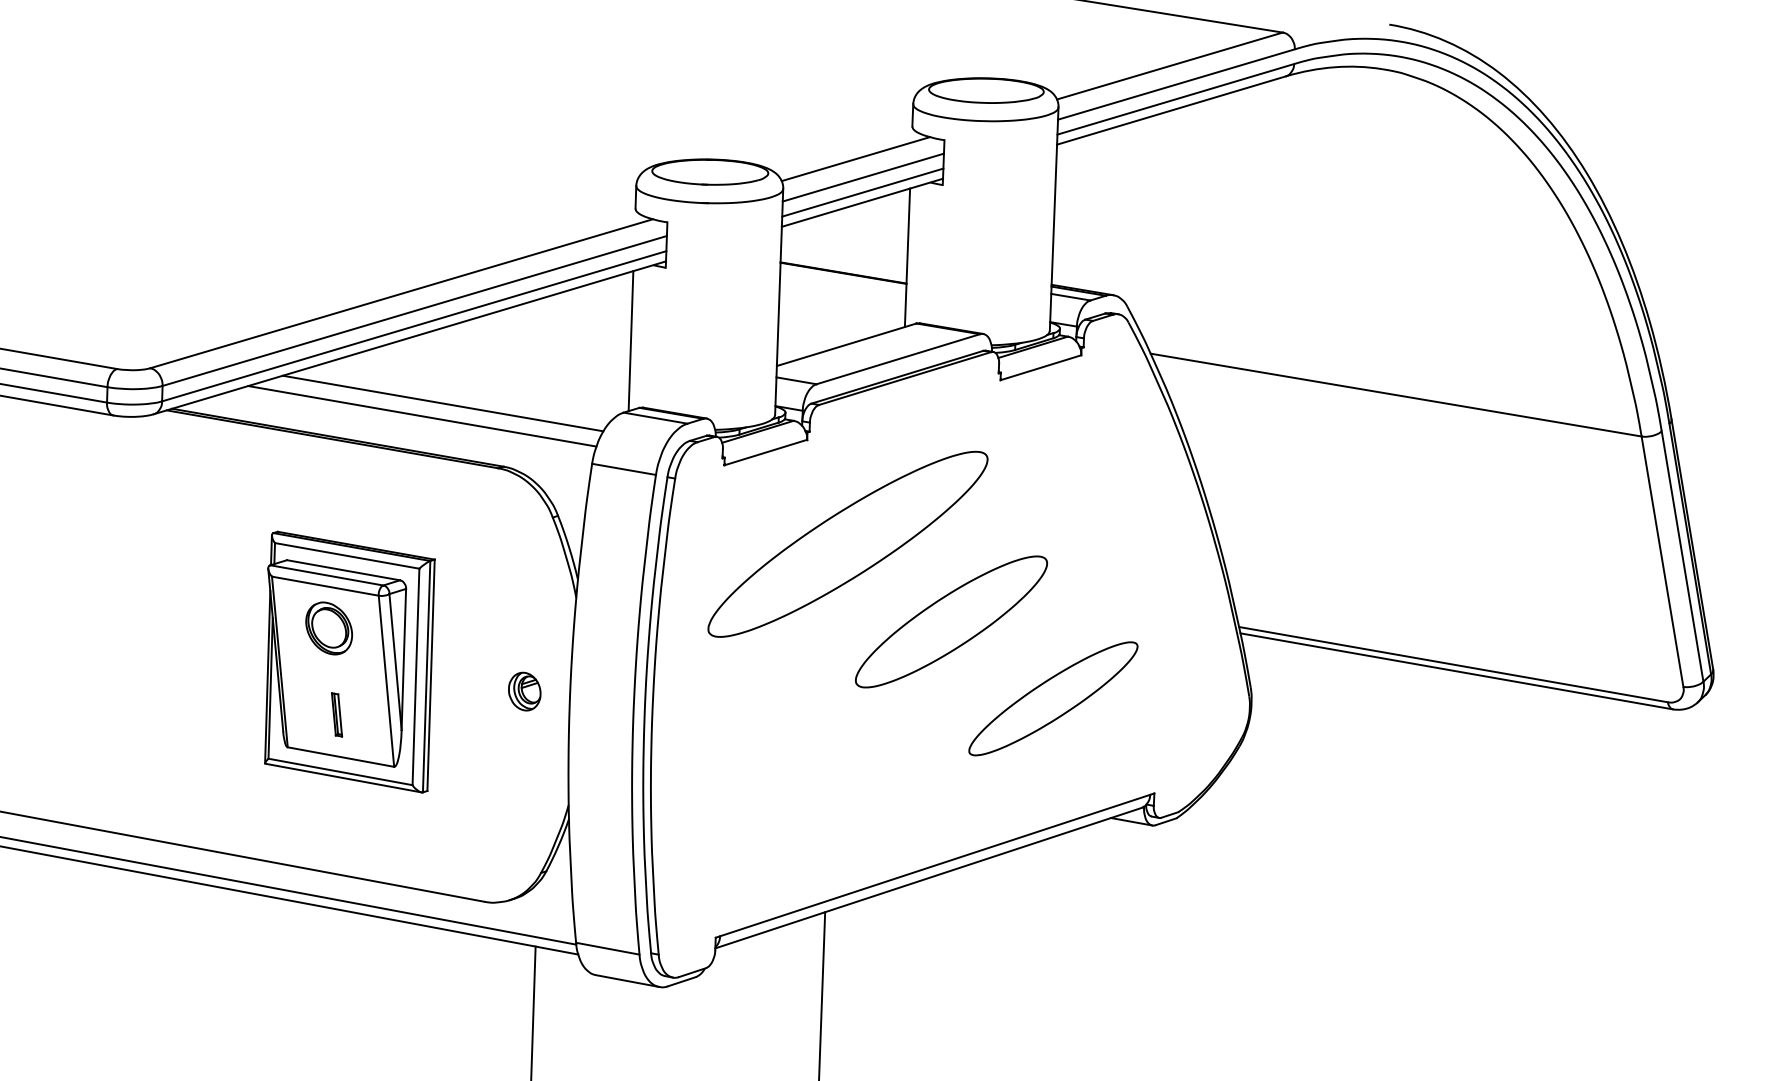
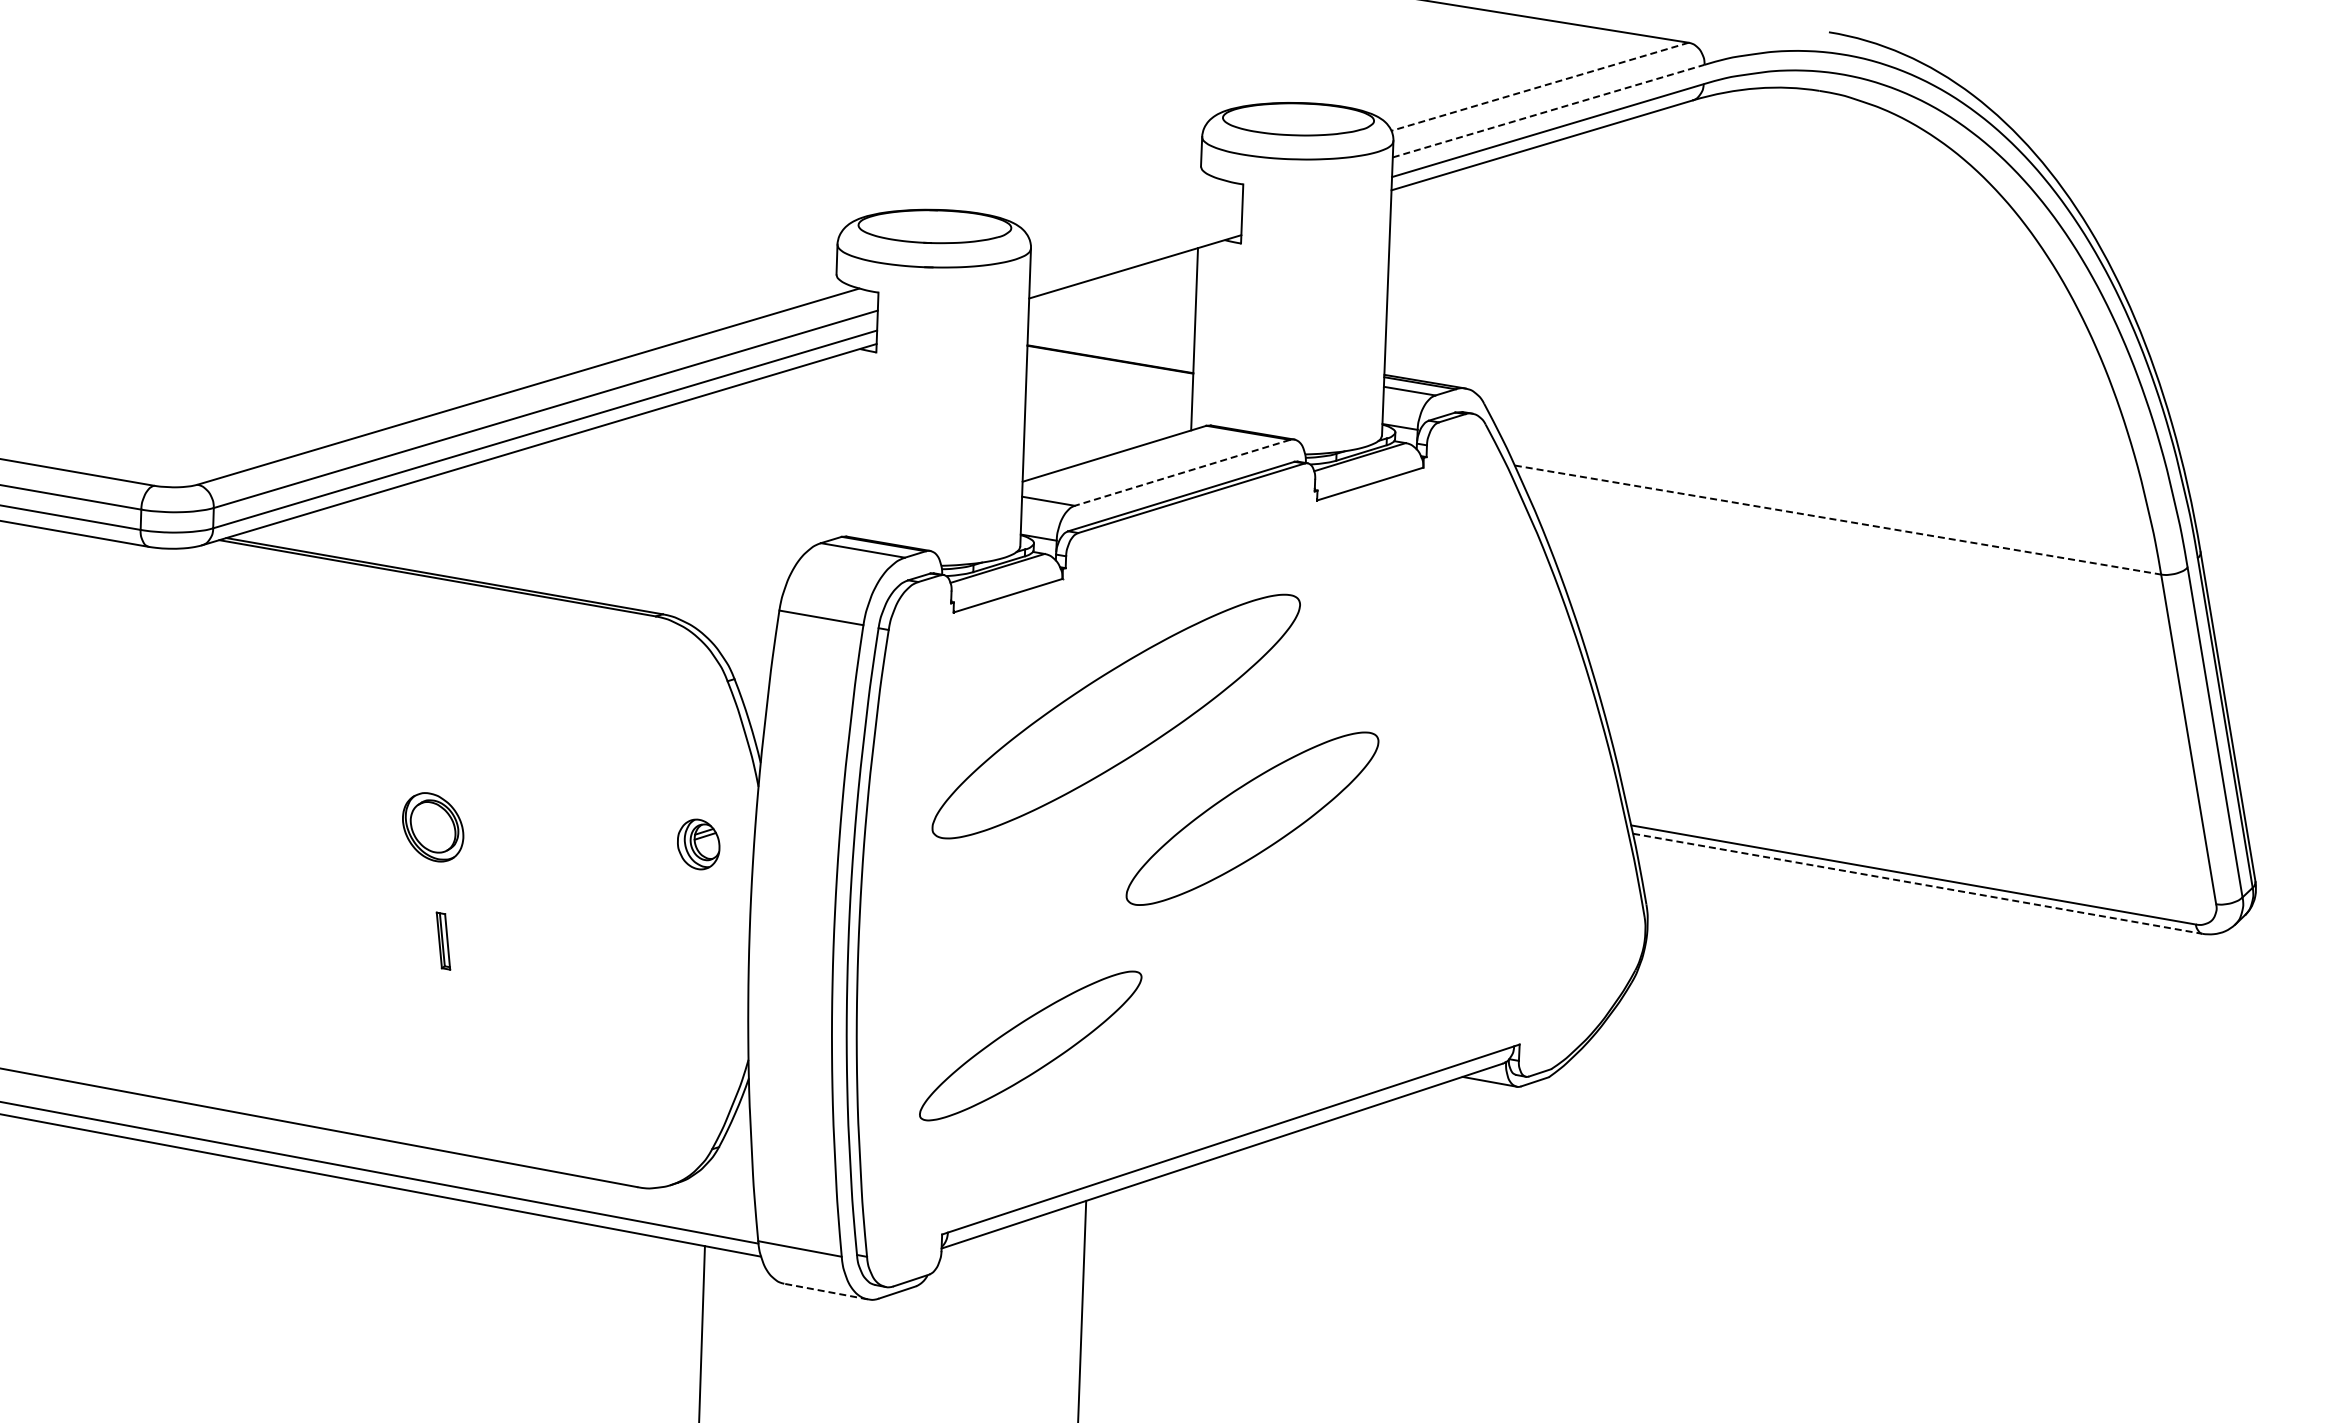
line: (1170, 65) -> (1540, 86), solid -> dashed
line: (1176, 84) -> (1548, 111), solid -> dashed
line: (855, 159) -> (1126, 209), removed
line: (863, 177) -> (1136, 233), removed
line: (862, 192) -> (1135, 253), removed
line: (630, 340) -> (830, 448), removed
line: (898, 358) -> (1182, 472), solid -> dashed
line: (1396, 395) -> (1838, 520), solid -> dashed
line: (443, 403) -> (583, 530), removed
line: (422, 415) -> (555, 547), removed
part: (349, 662) -> (460, 871), removed
line: (1456, 671) -> (1917, 883), solid -> dashed
part: (524, 691) -> (698, 844), moved
part: (1053, 698) -> (1030, 1045), moved
line: (627, 981) -> (825, 1291), solid -> dashed

